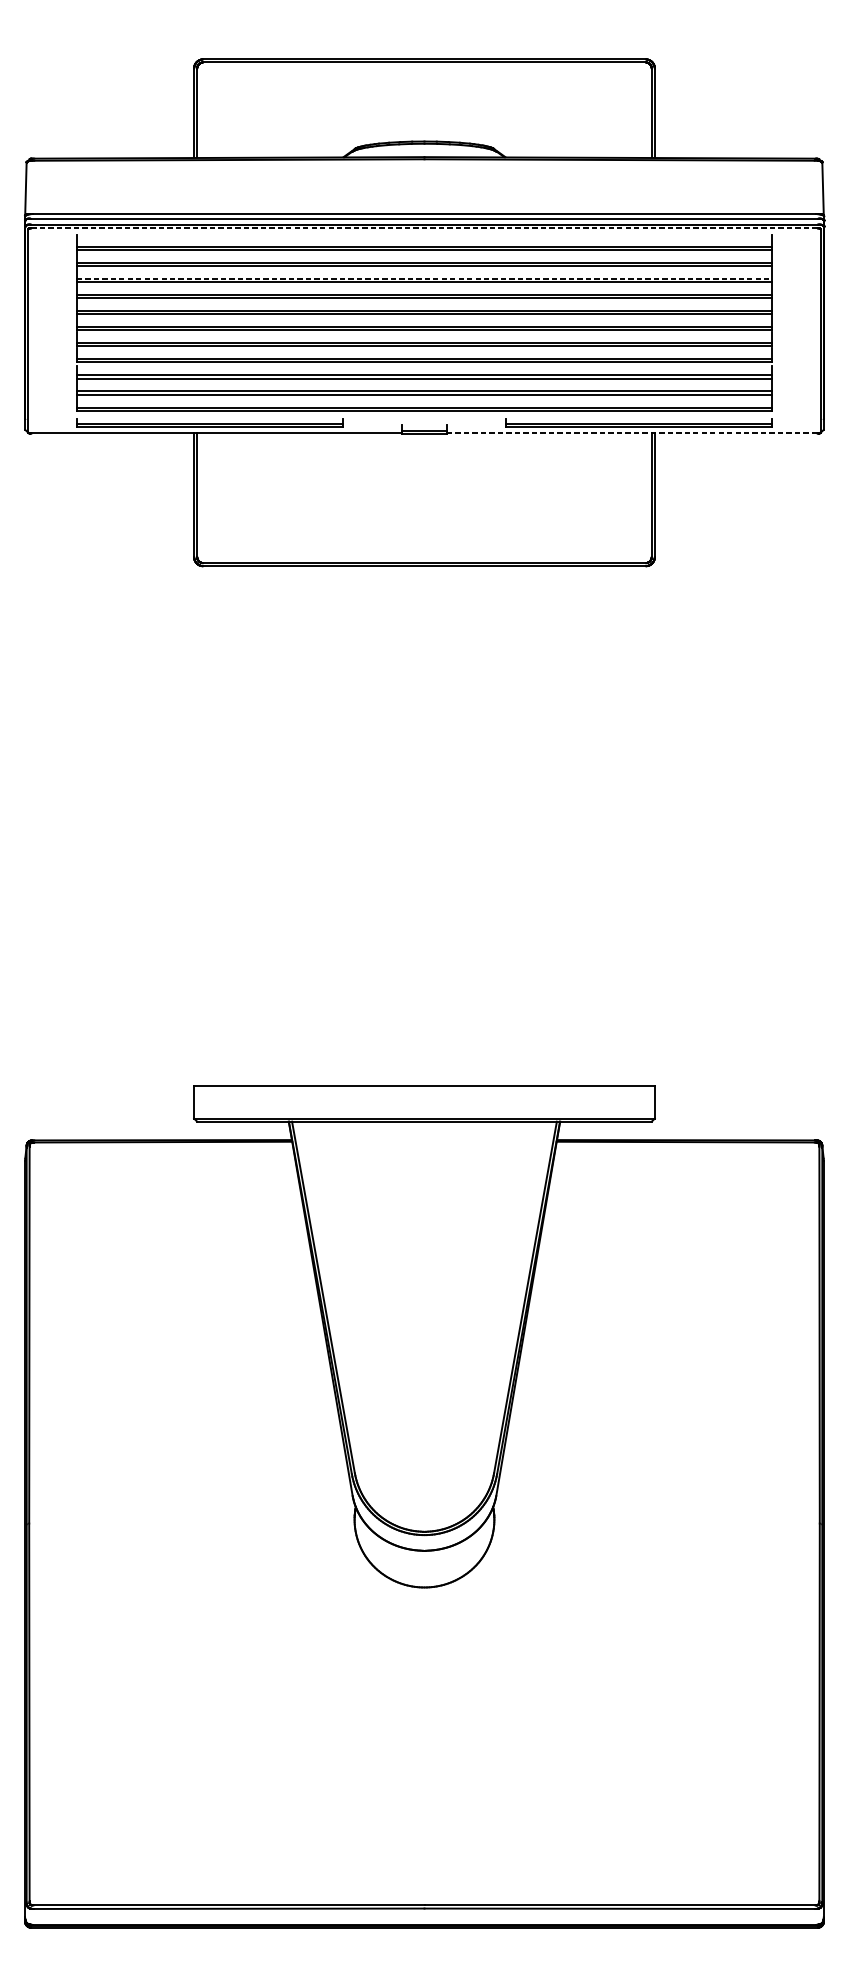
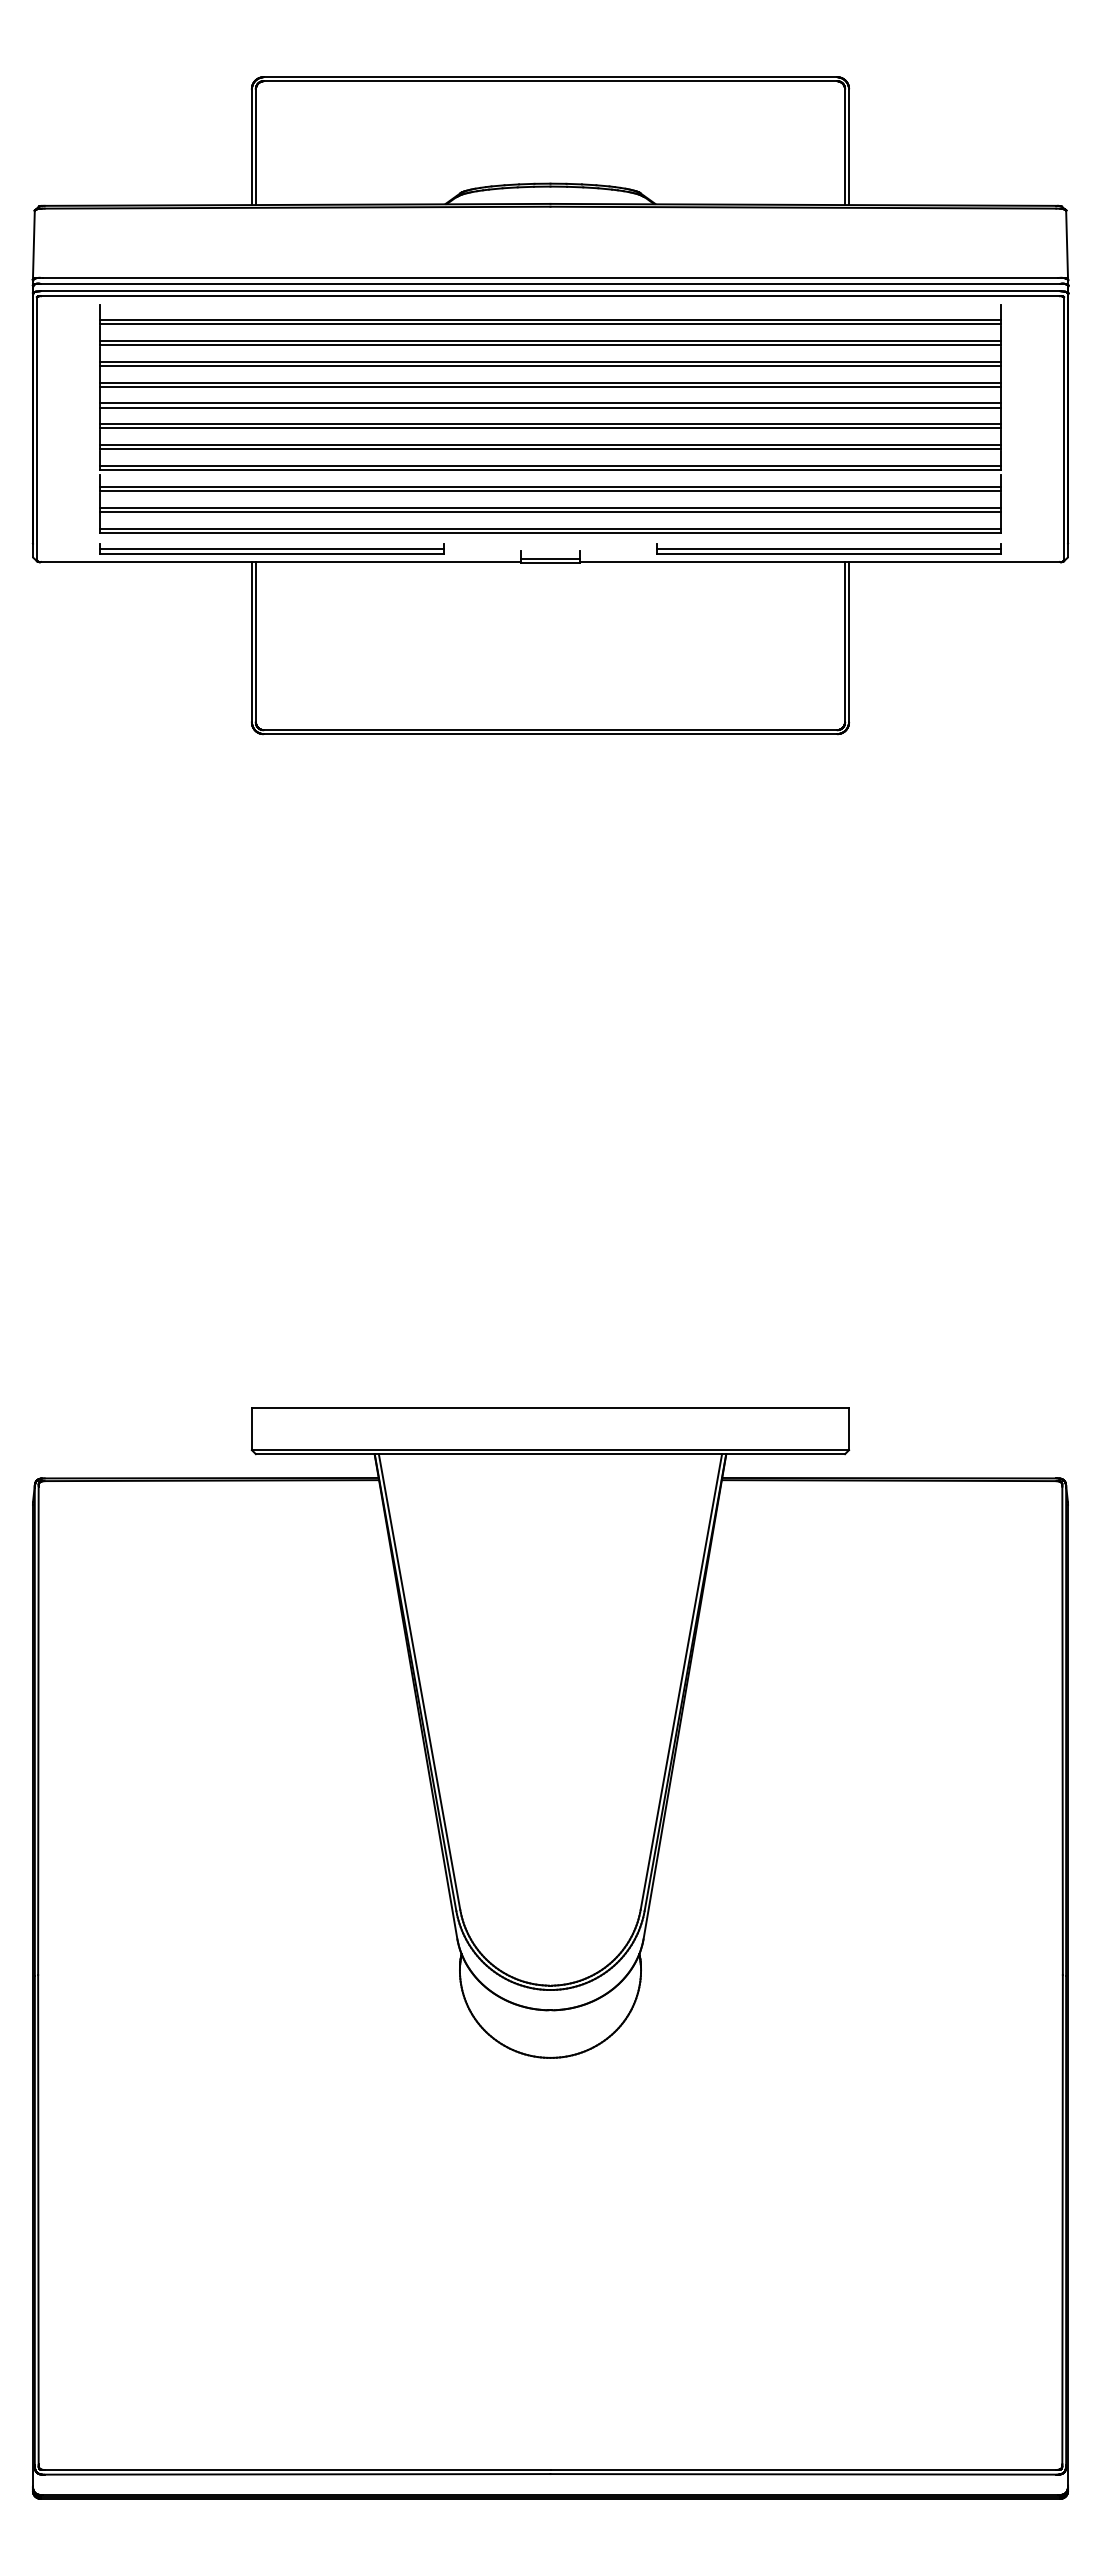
line: (424, 228) -> (550, 296), dashed -> solid
line: (424, 278) -> (550, 361), dashed -> solid
line: (632, 433) -> (820, 562), dashed -> solid

